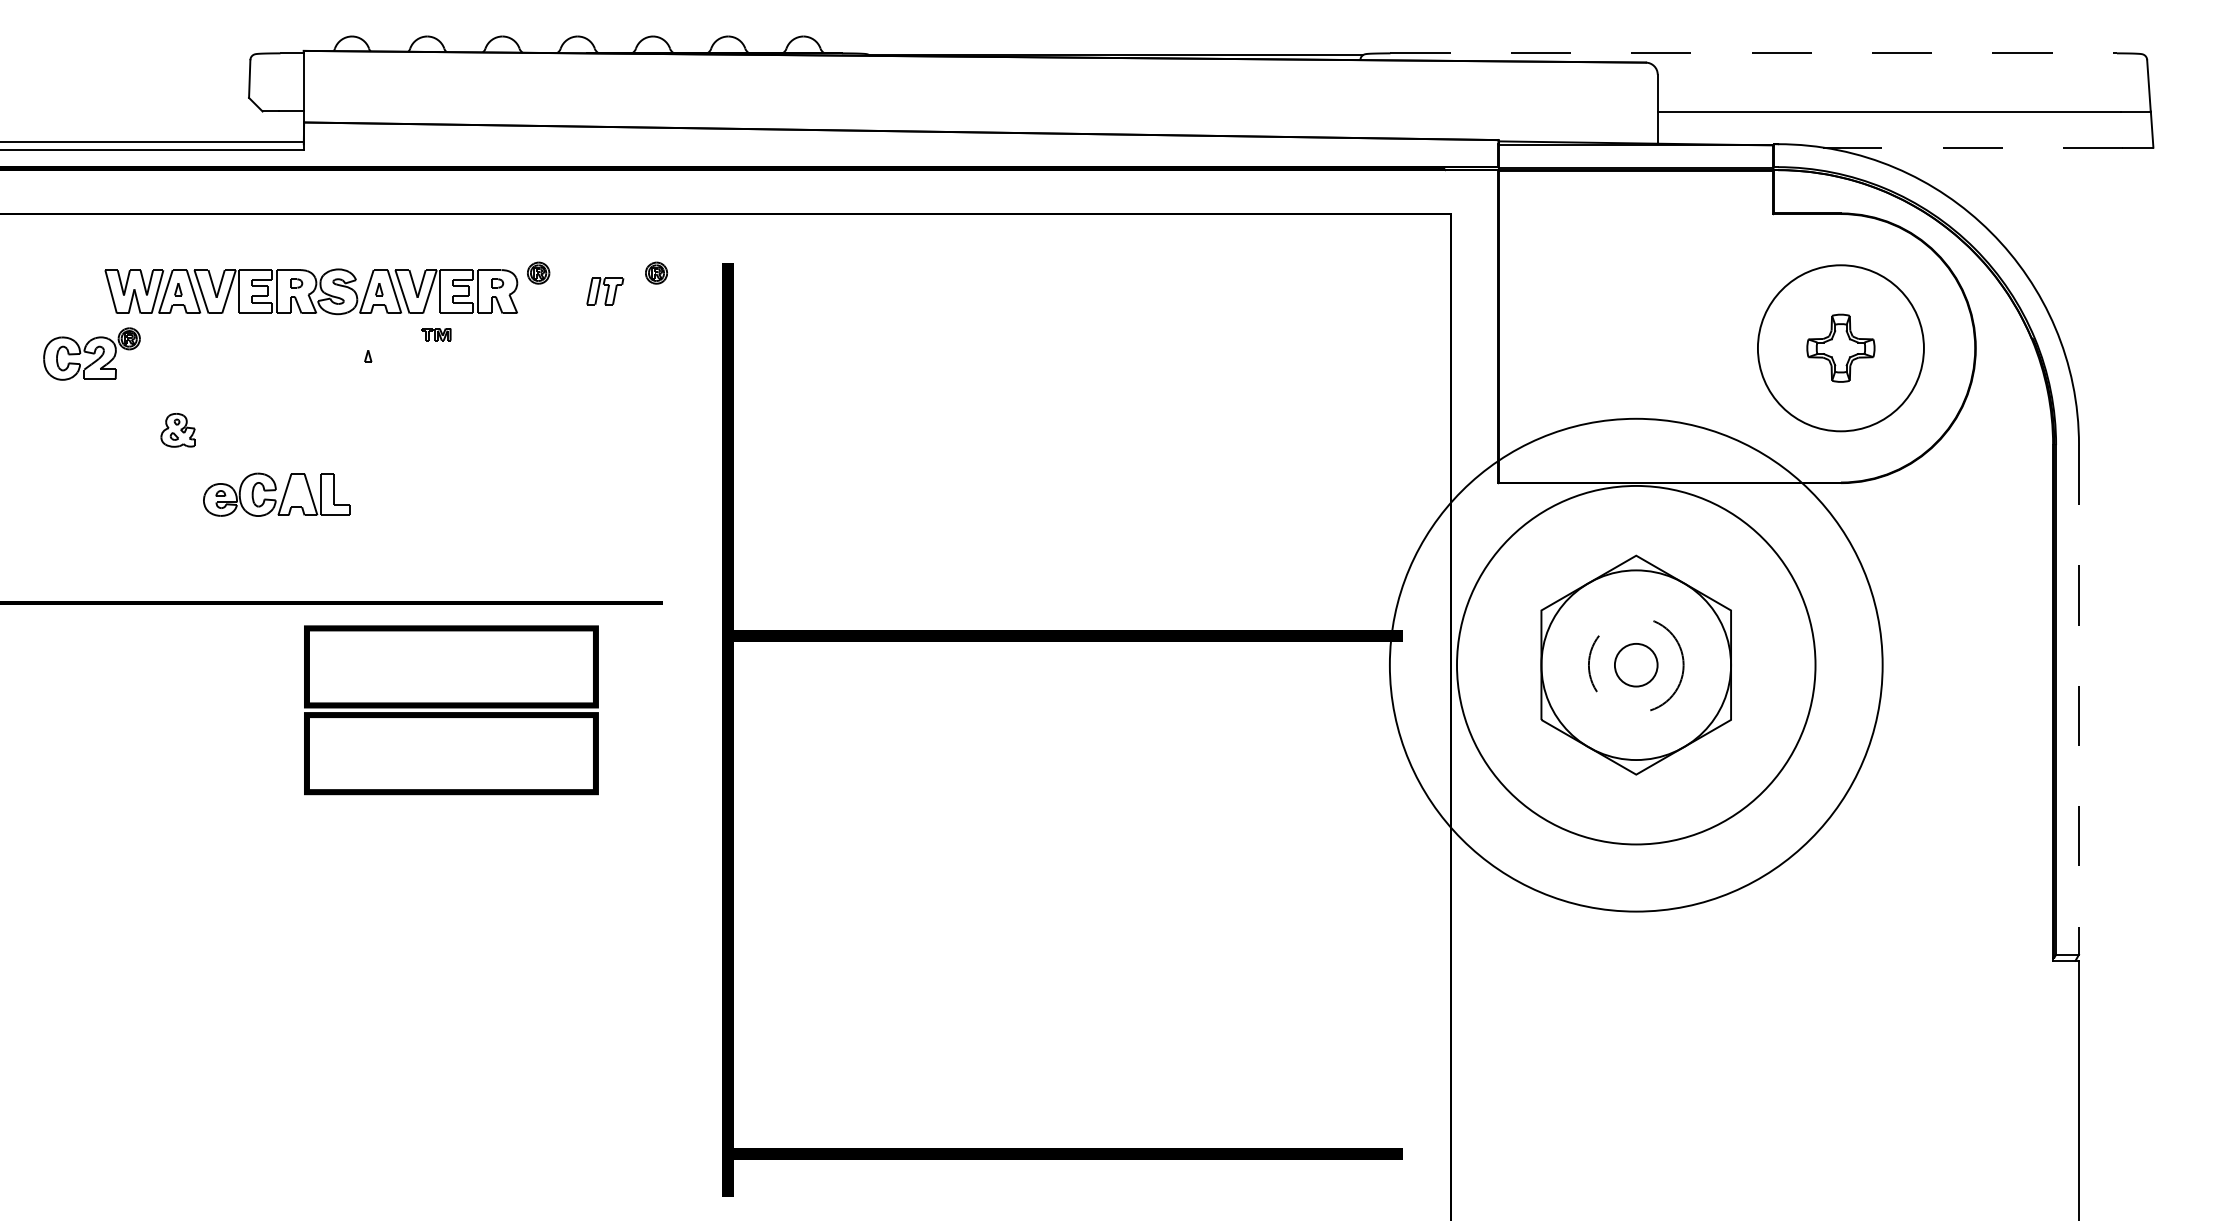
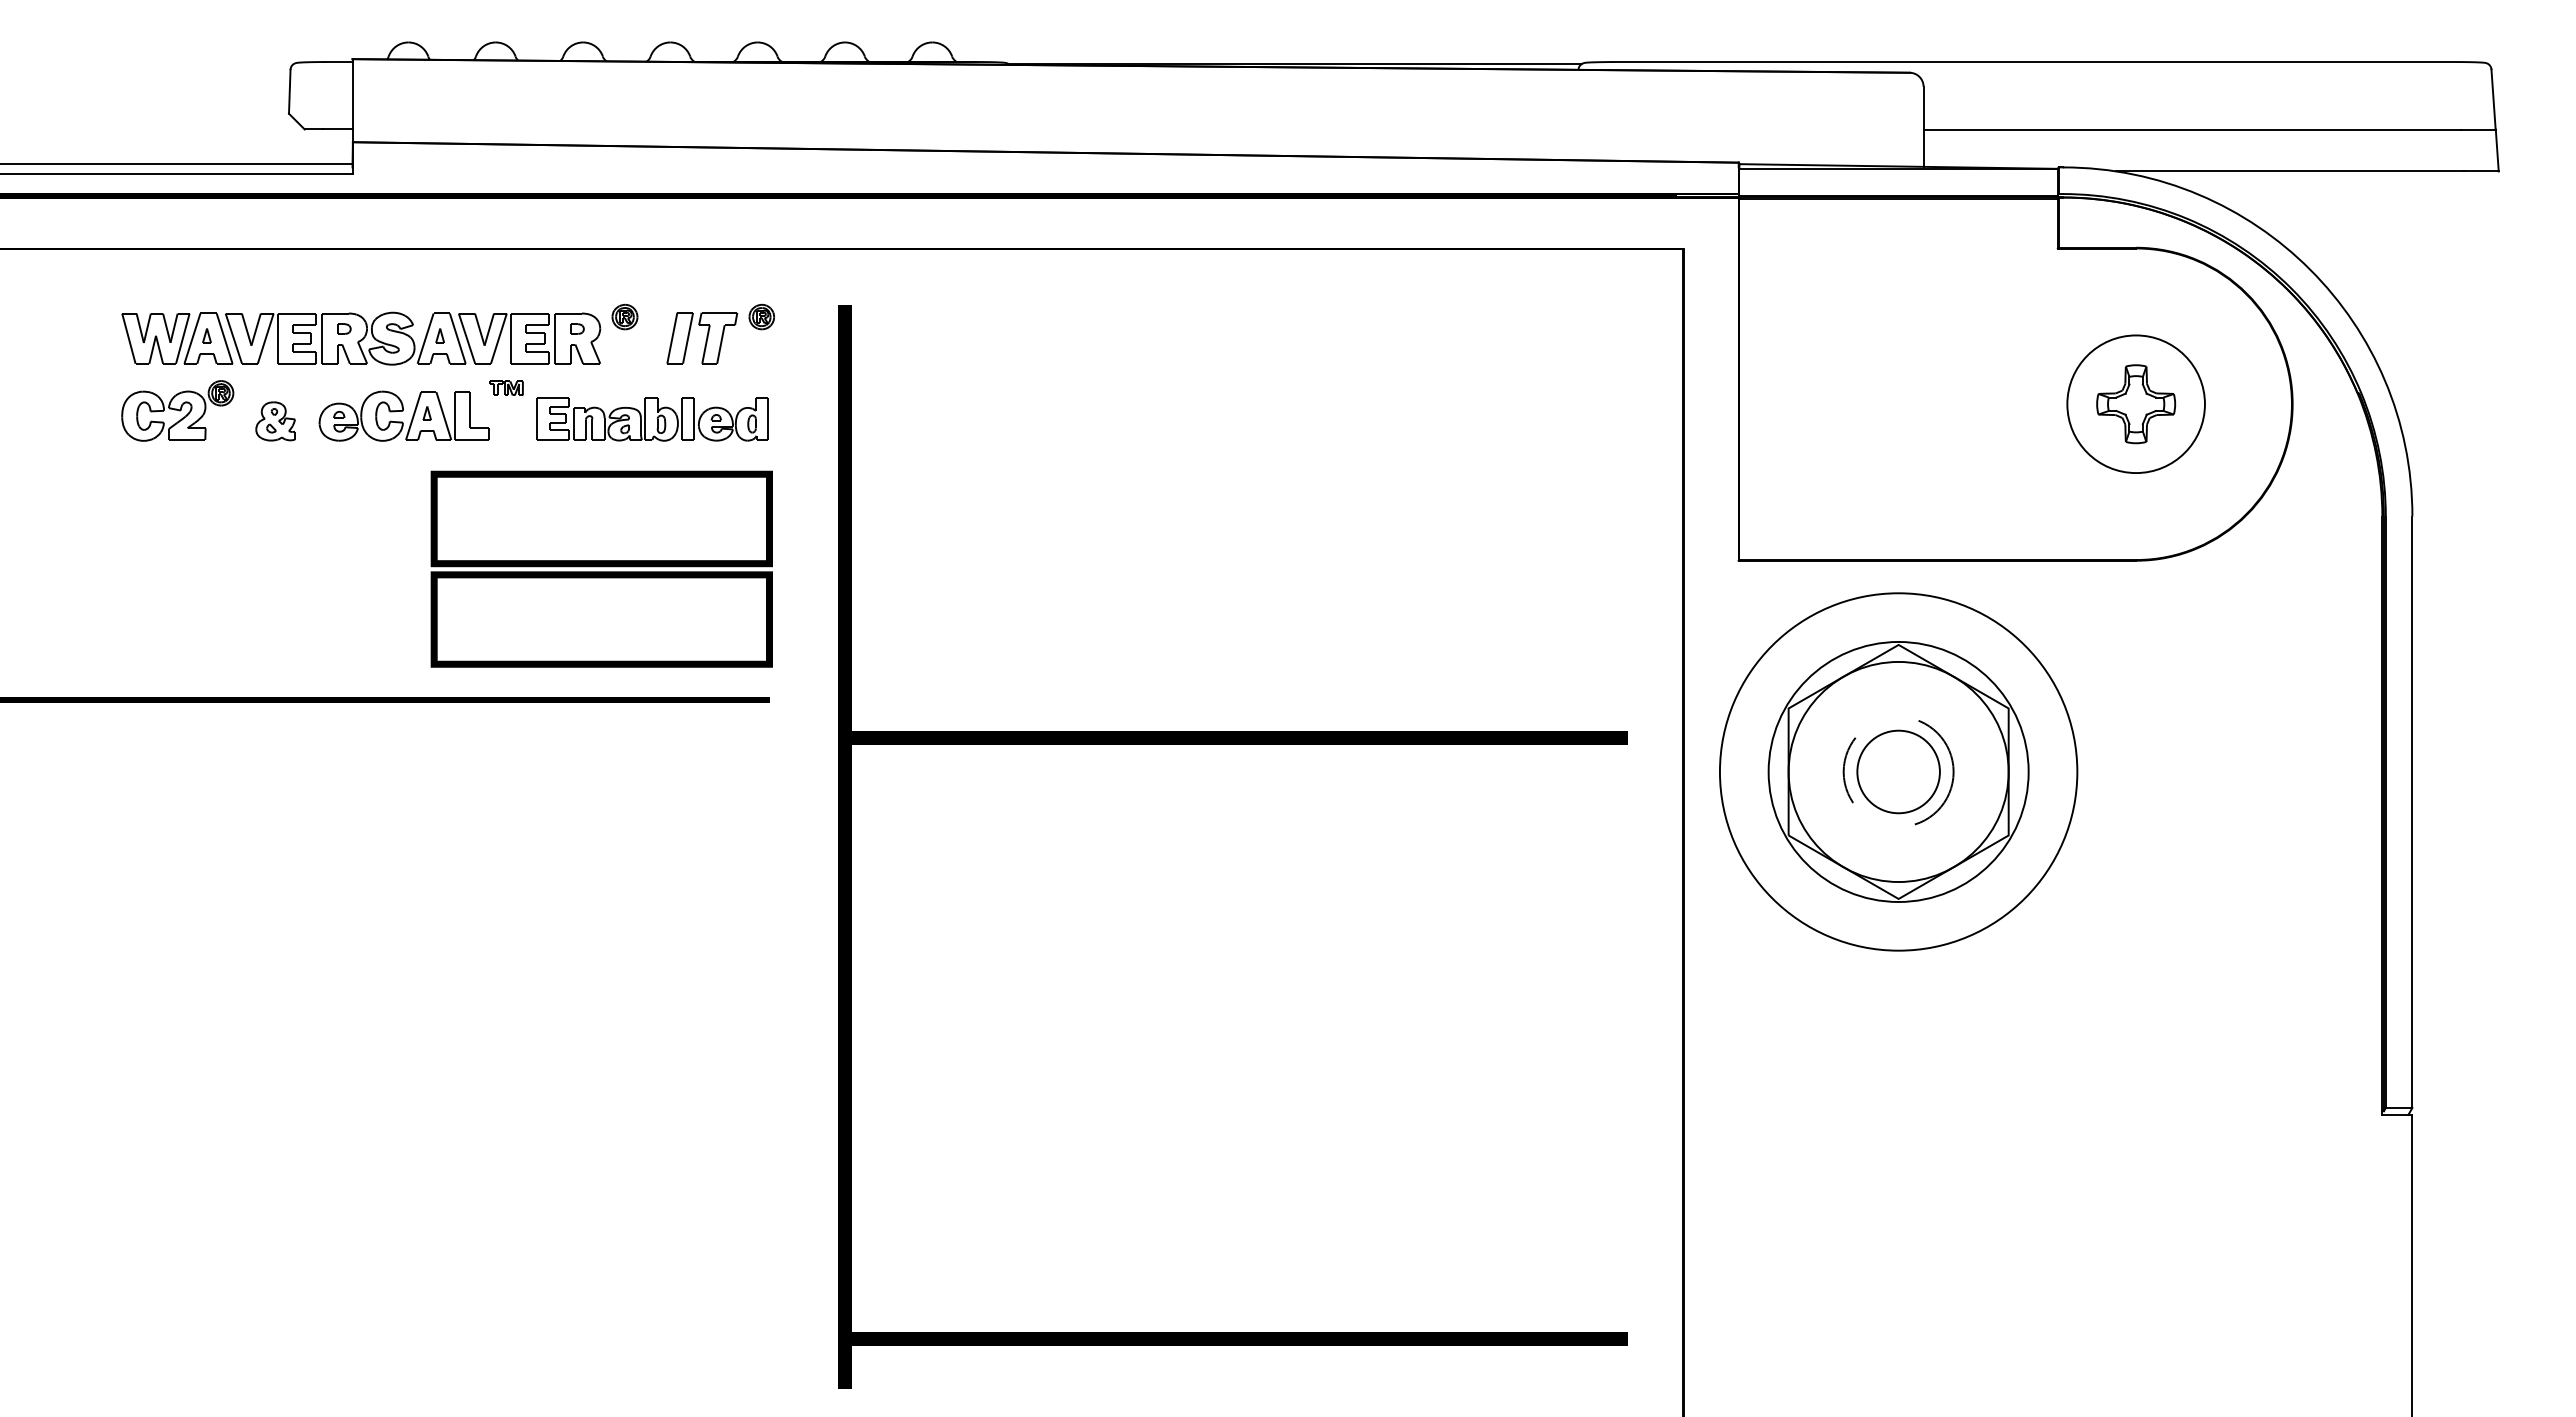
line: (1753, 53) -> (2034, 62), dashed -> solid
line: (1973, 147) -> (2289, 171), dashed -> solid
part: (605, 291) -> (702, 338), size x1.67
circle: (1840, 348) -> (2135, 404), size x0.71
part: (91, 353) -> (177, 410), moved
part: (562, 361) -> (652, 419), added
part: (177, 430) -> (275, 421), moved
part: (276, 494) -> (403, 415), moved
circle: (1636, 664) -> (1898, 771), size x0.62
circle: (1636, 664) -> (1898, 771), size x0.62
circle: (1636, 664) -> (1898, 771), size x1.67
line: (2079, 700) -> (2412, 812), dashed -> solid
part: (451, 709) -> (601, 568), moved

